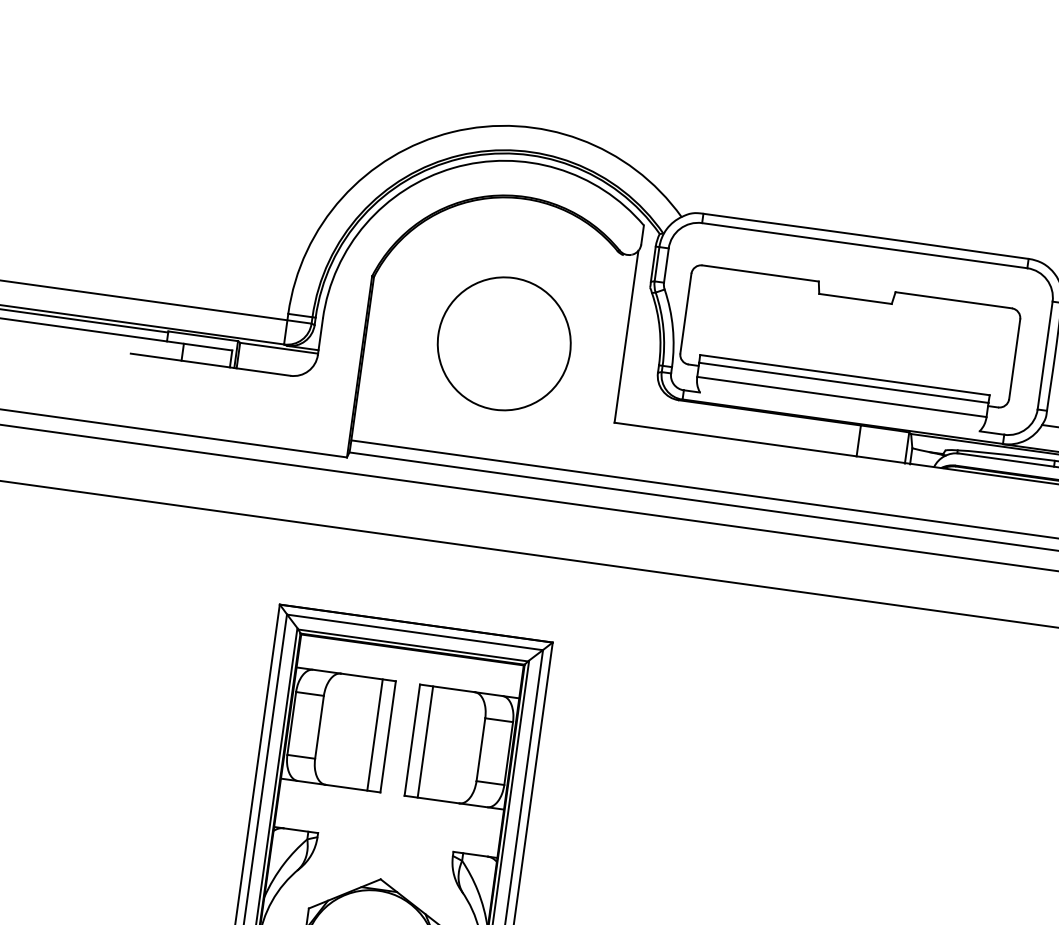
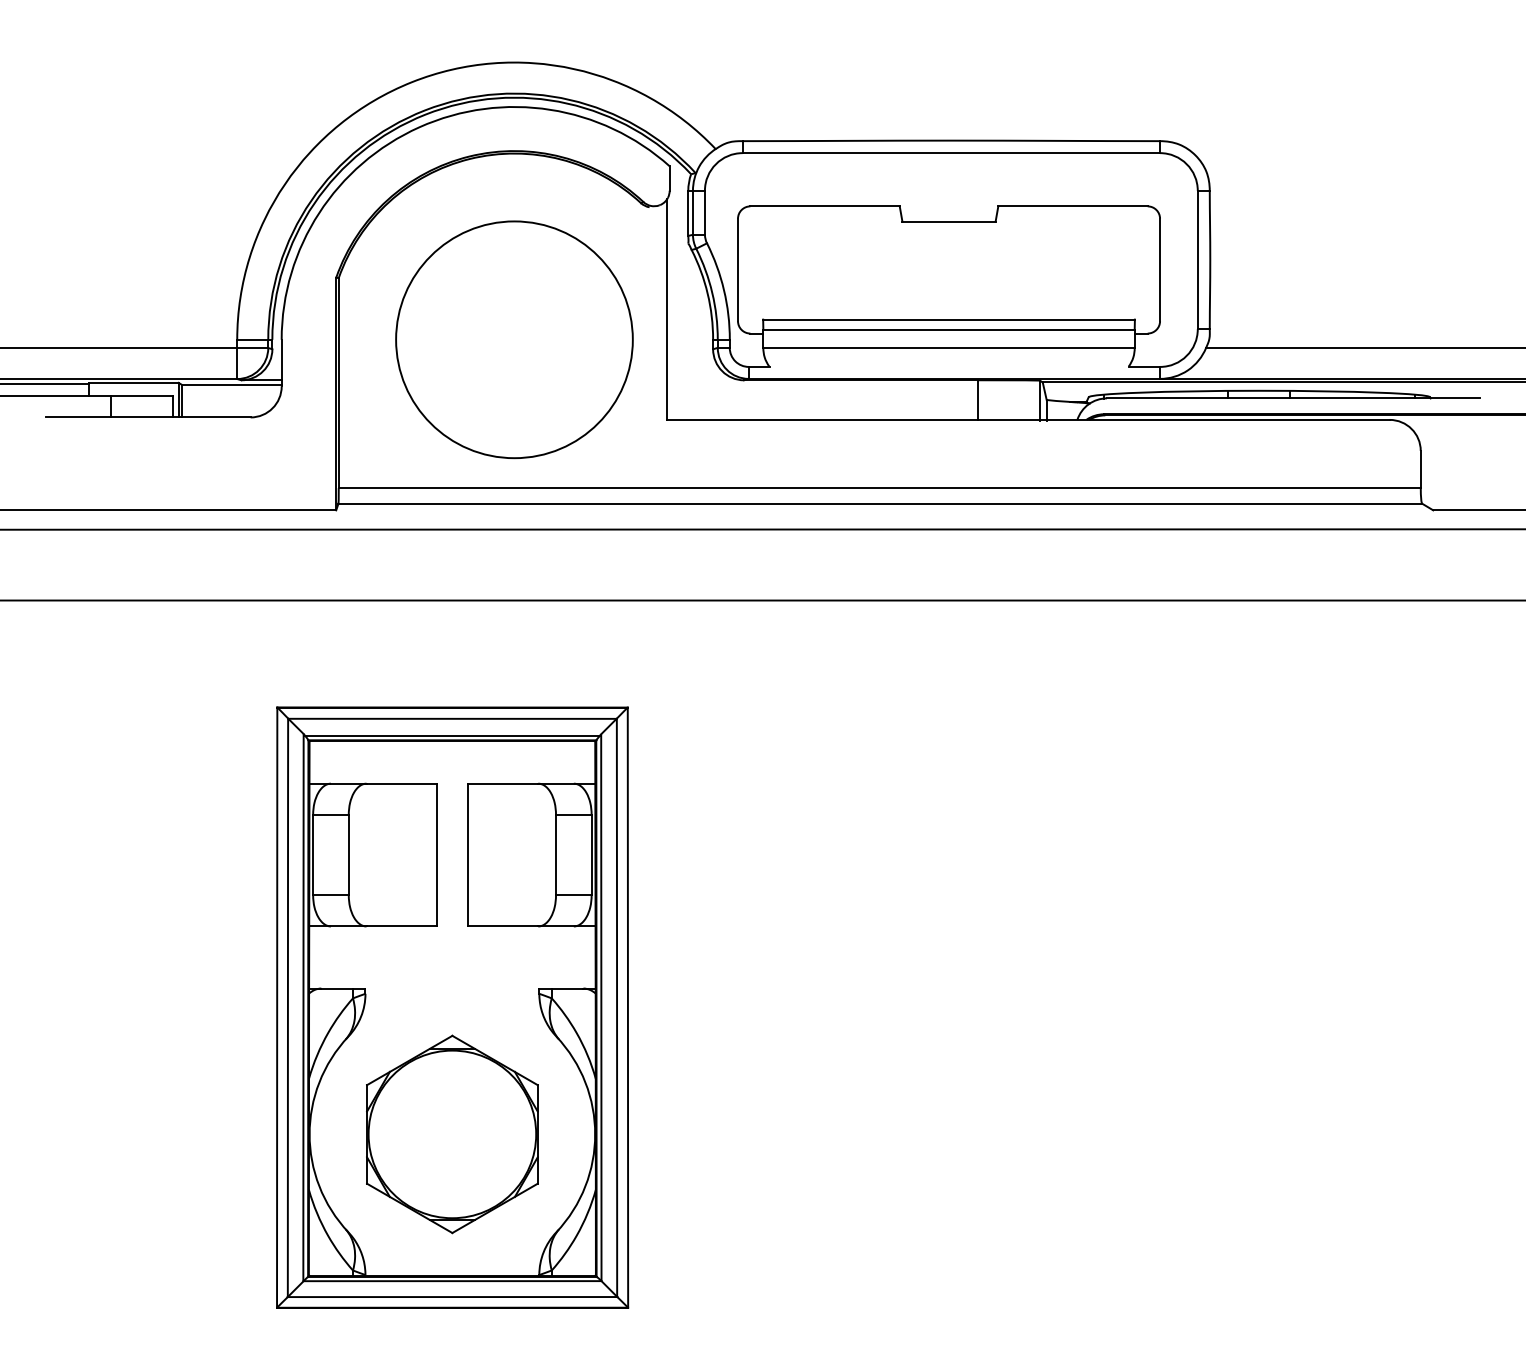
circle: (504, 343) -> (514, 339), size x1.4
line: (375, 734) -> (420, 854), removed
line: (425, 741) -> (484, 854), removed

